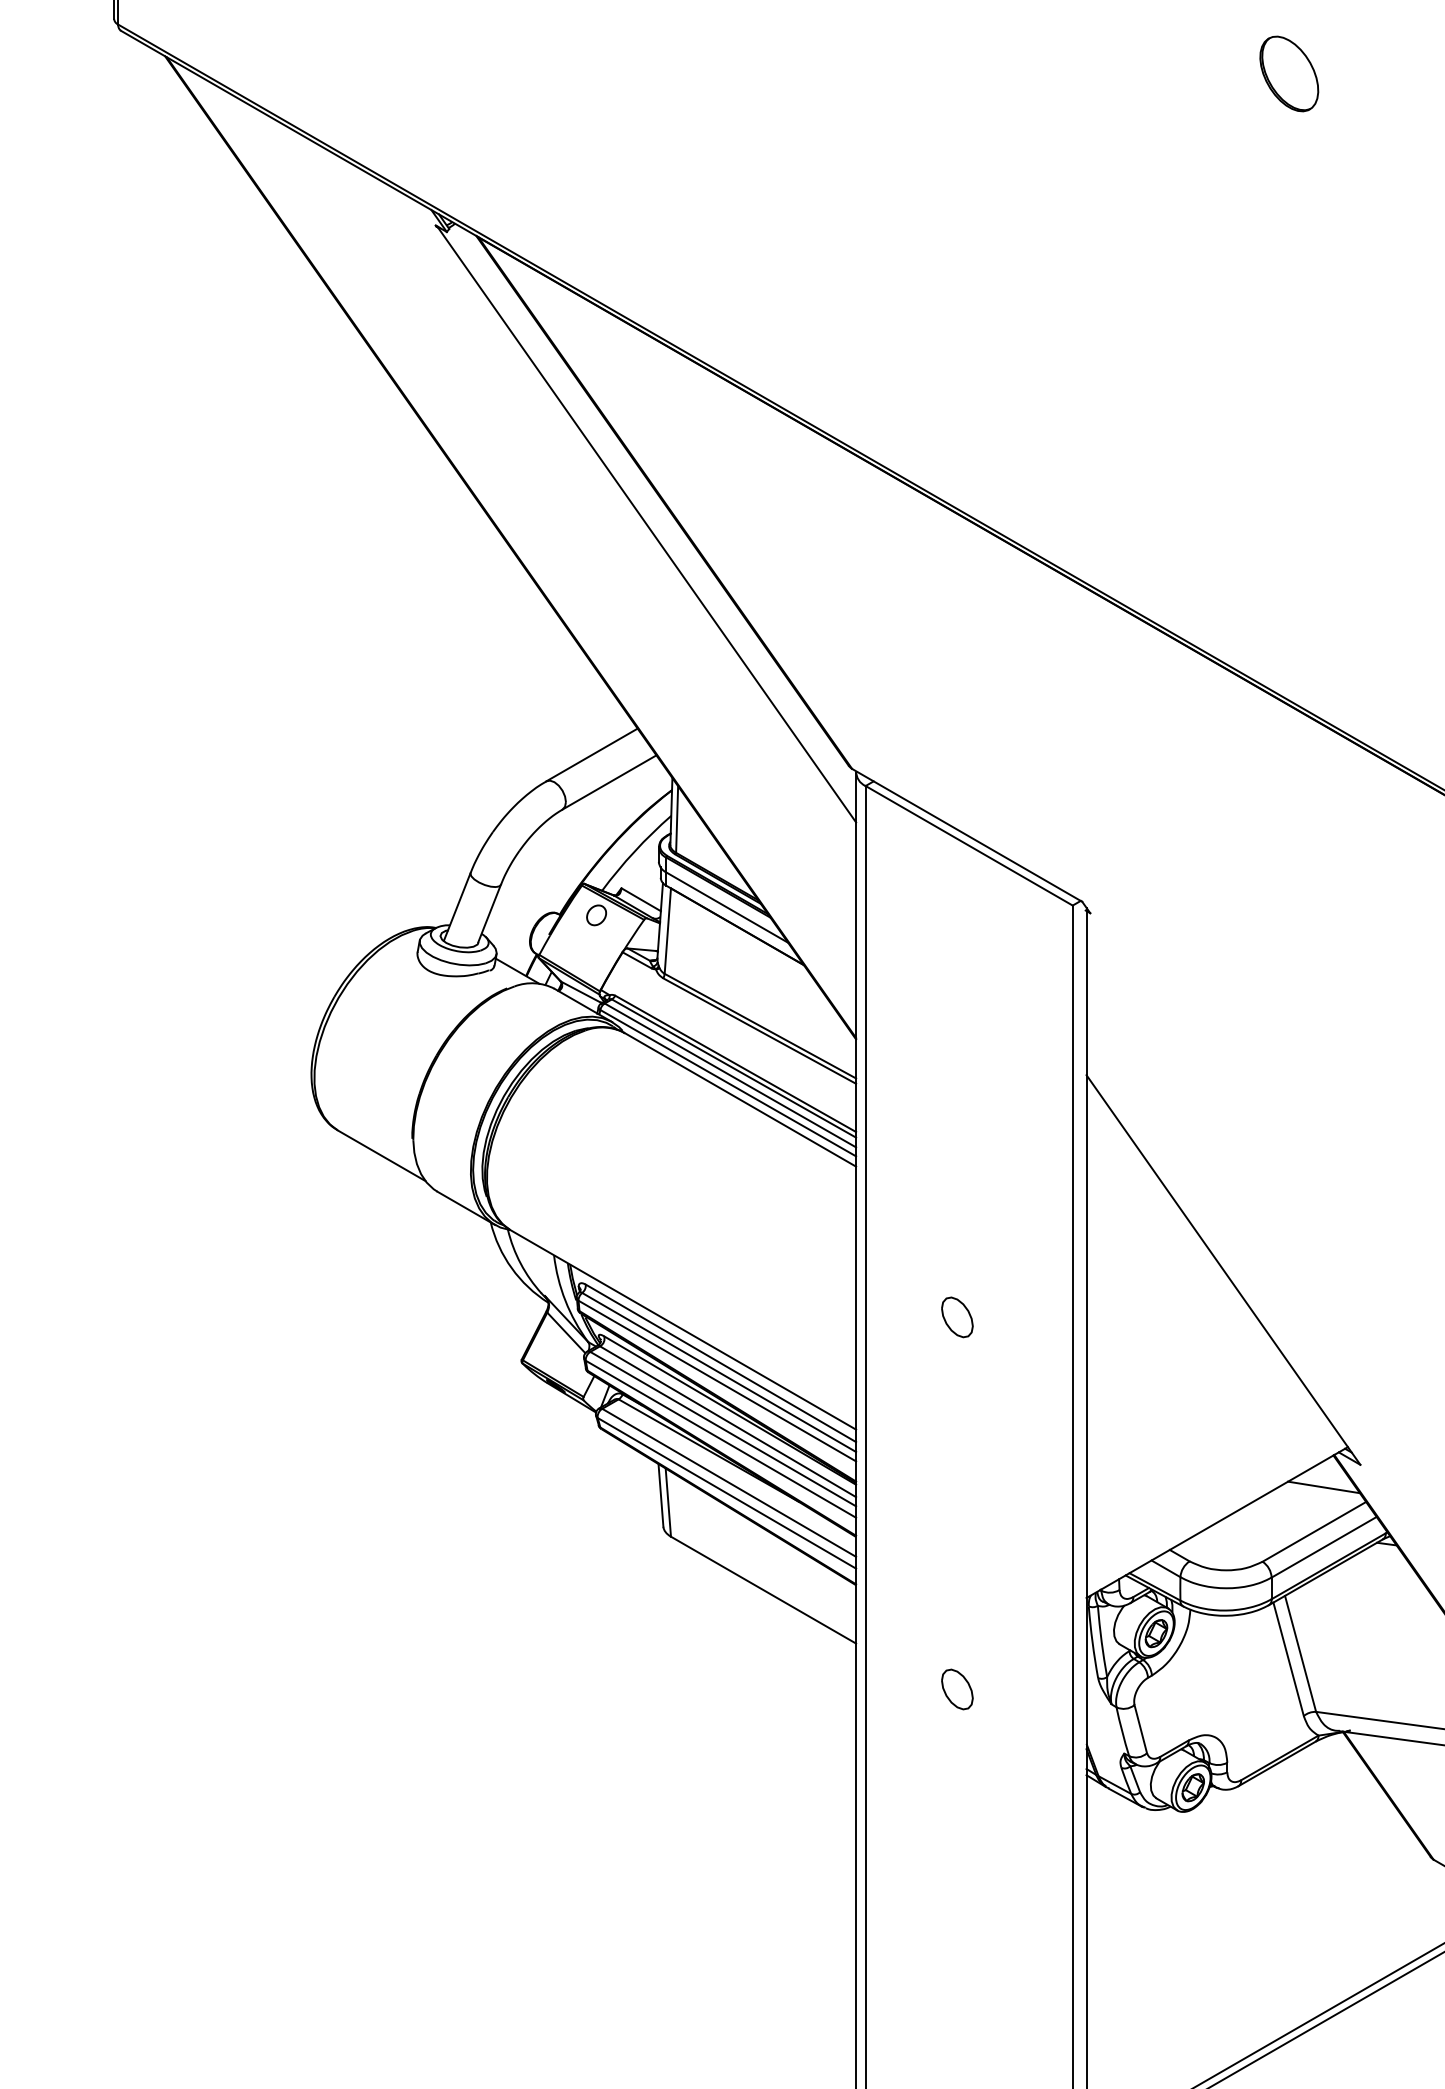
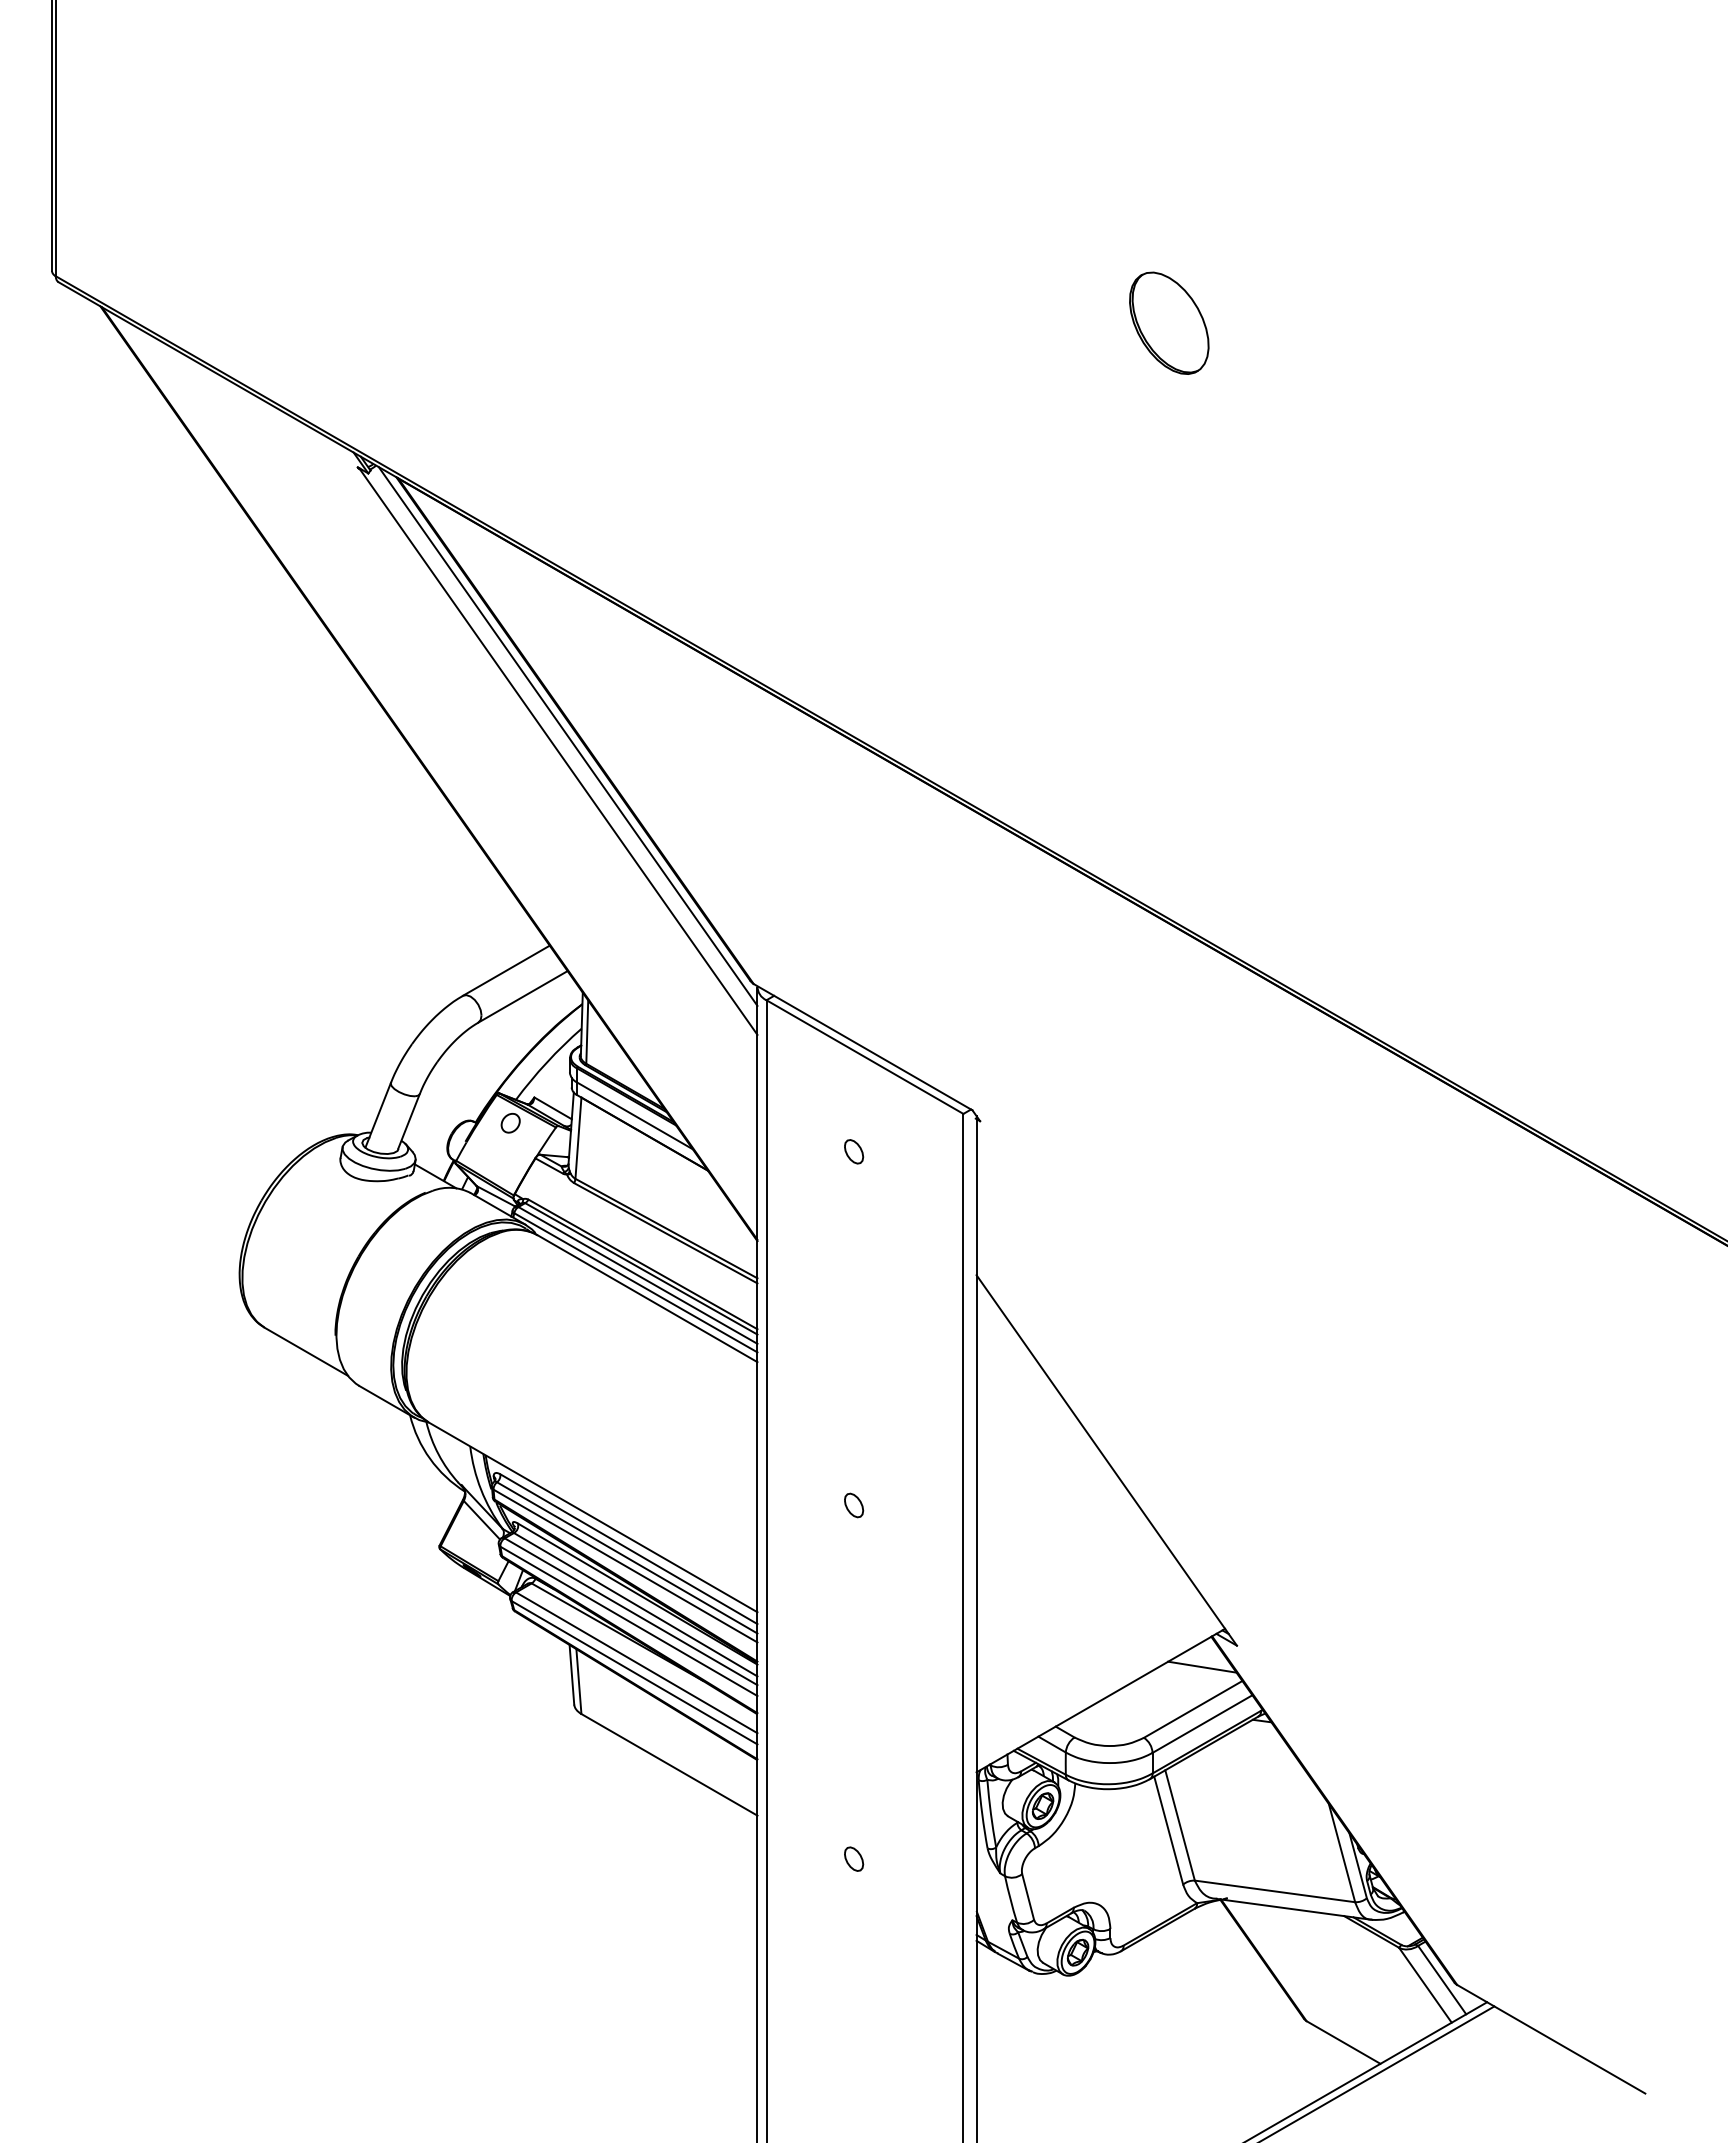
part: (1289, 73) -> (1169, 322), size x1.43
line: (656, 508) -> (567, 736), added
part: (958, 945) -> (854, 1151), added
part: (958, 1317) -> (854, 1505), size x0.62
part: (958, 1688) -> (854, 1858), size x0.62

